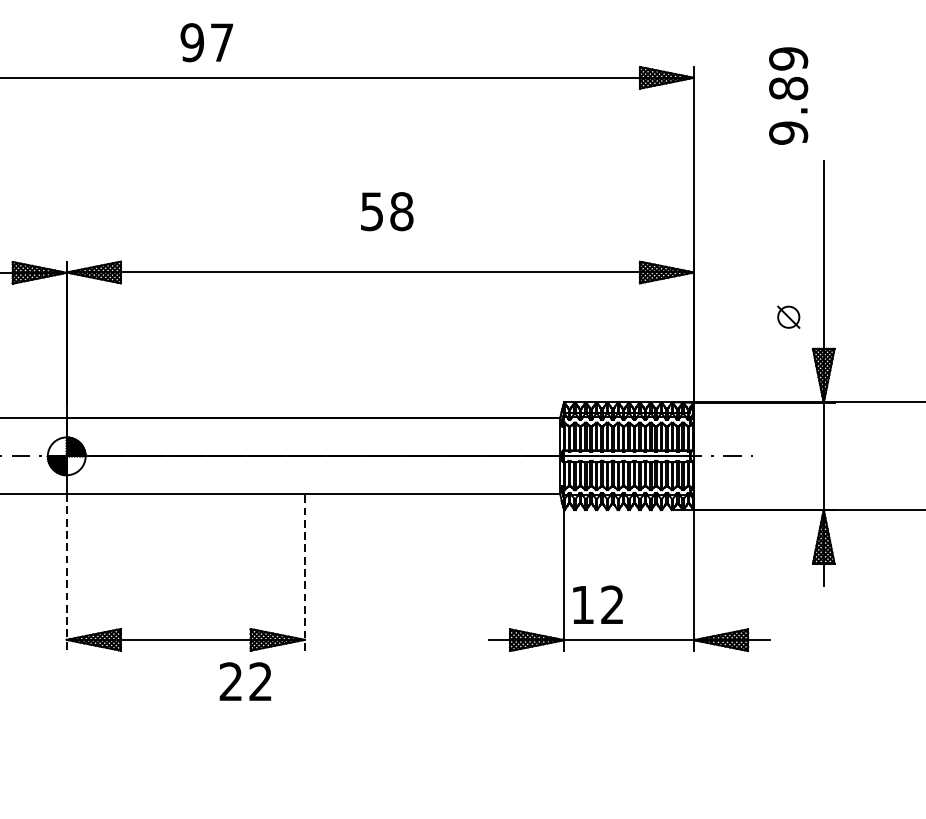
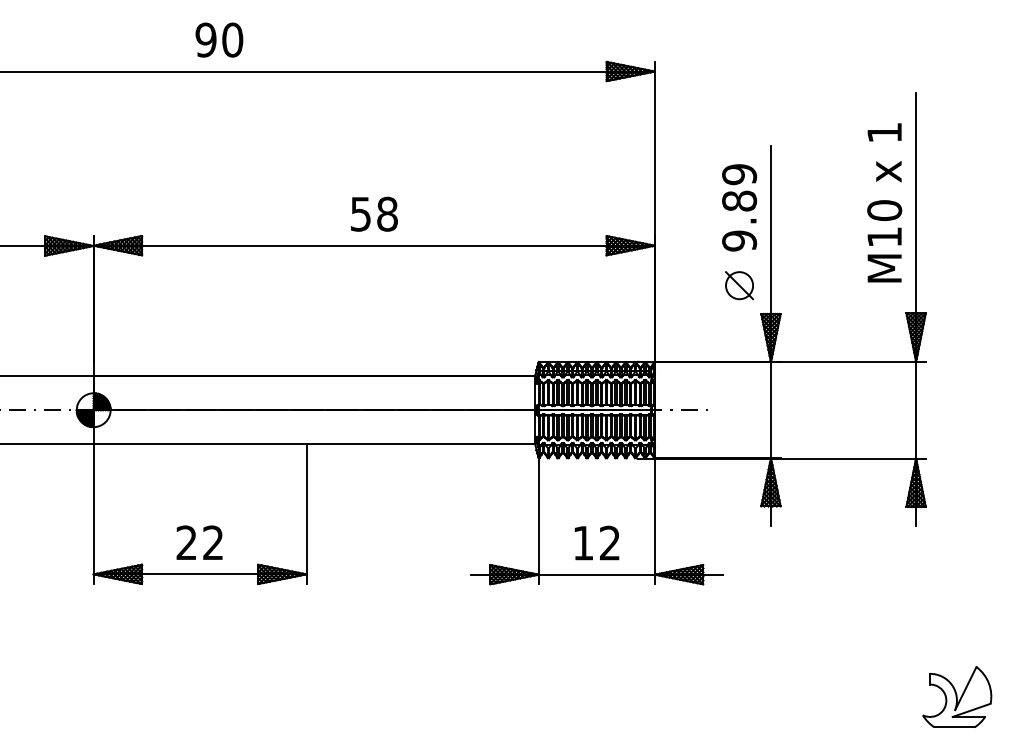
text: (221, 42) -> (232, 39), 97 -> 90
text: (788, 95) -> (739, 207), moved
text: (387, 210) -> (374, 213), moved
part: (788, 316) -> (739, 285), size x1.43
line: (66, 572) -> (93, 514), dashed -> solid
line: (304, 572) -> (306, 514), dashed -> solid
text: (597, 604) -> (596, 542), moved
text: (245, 681) -> (199, 542), moved

